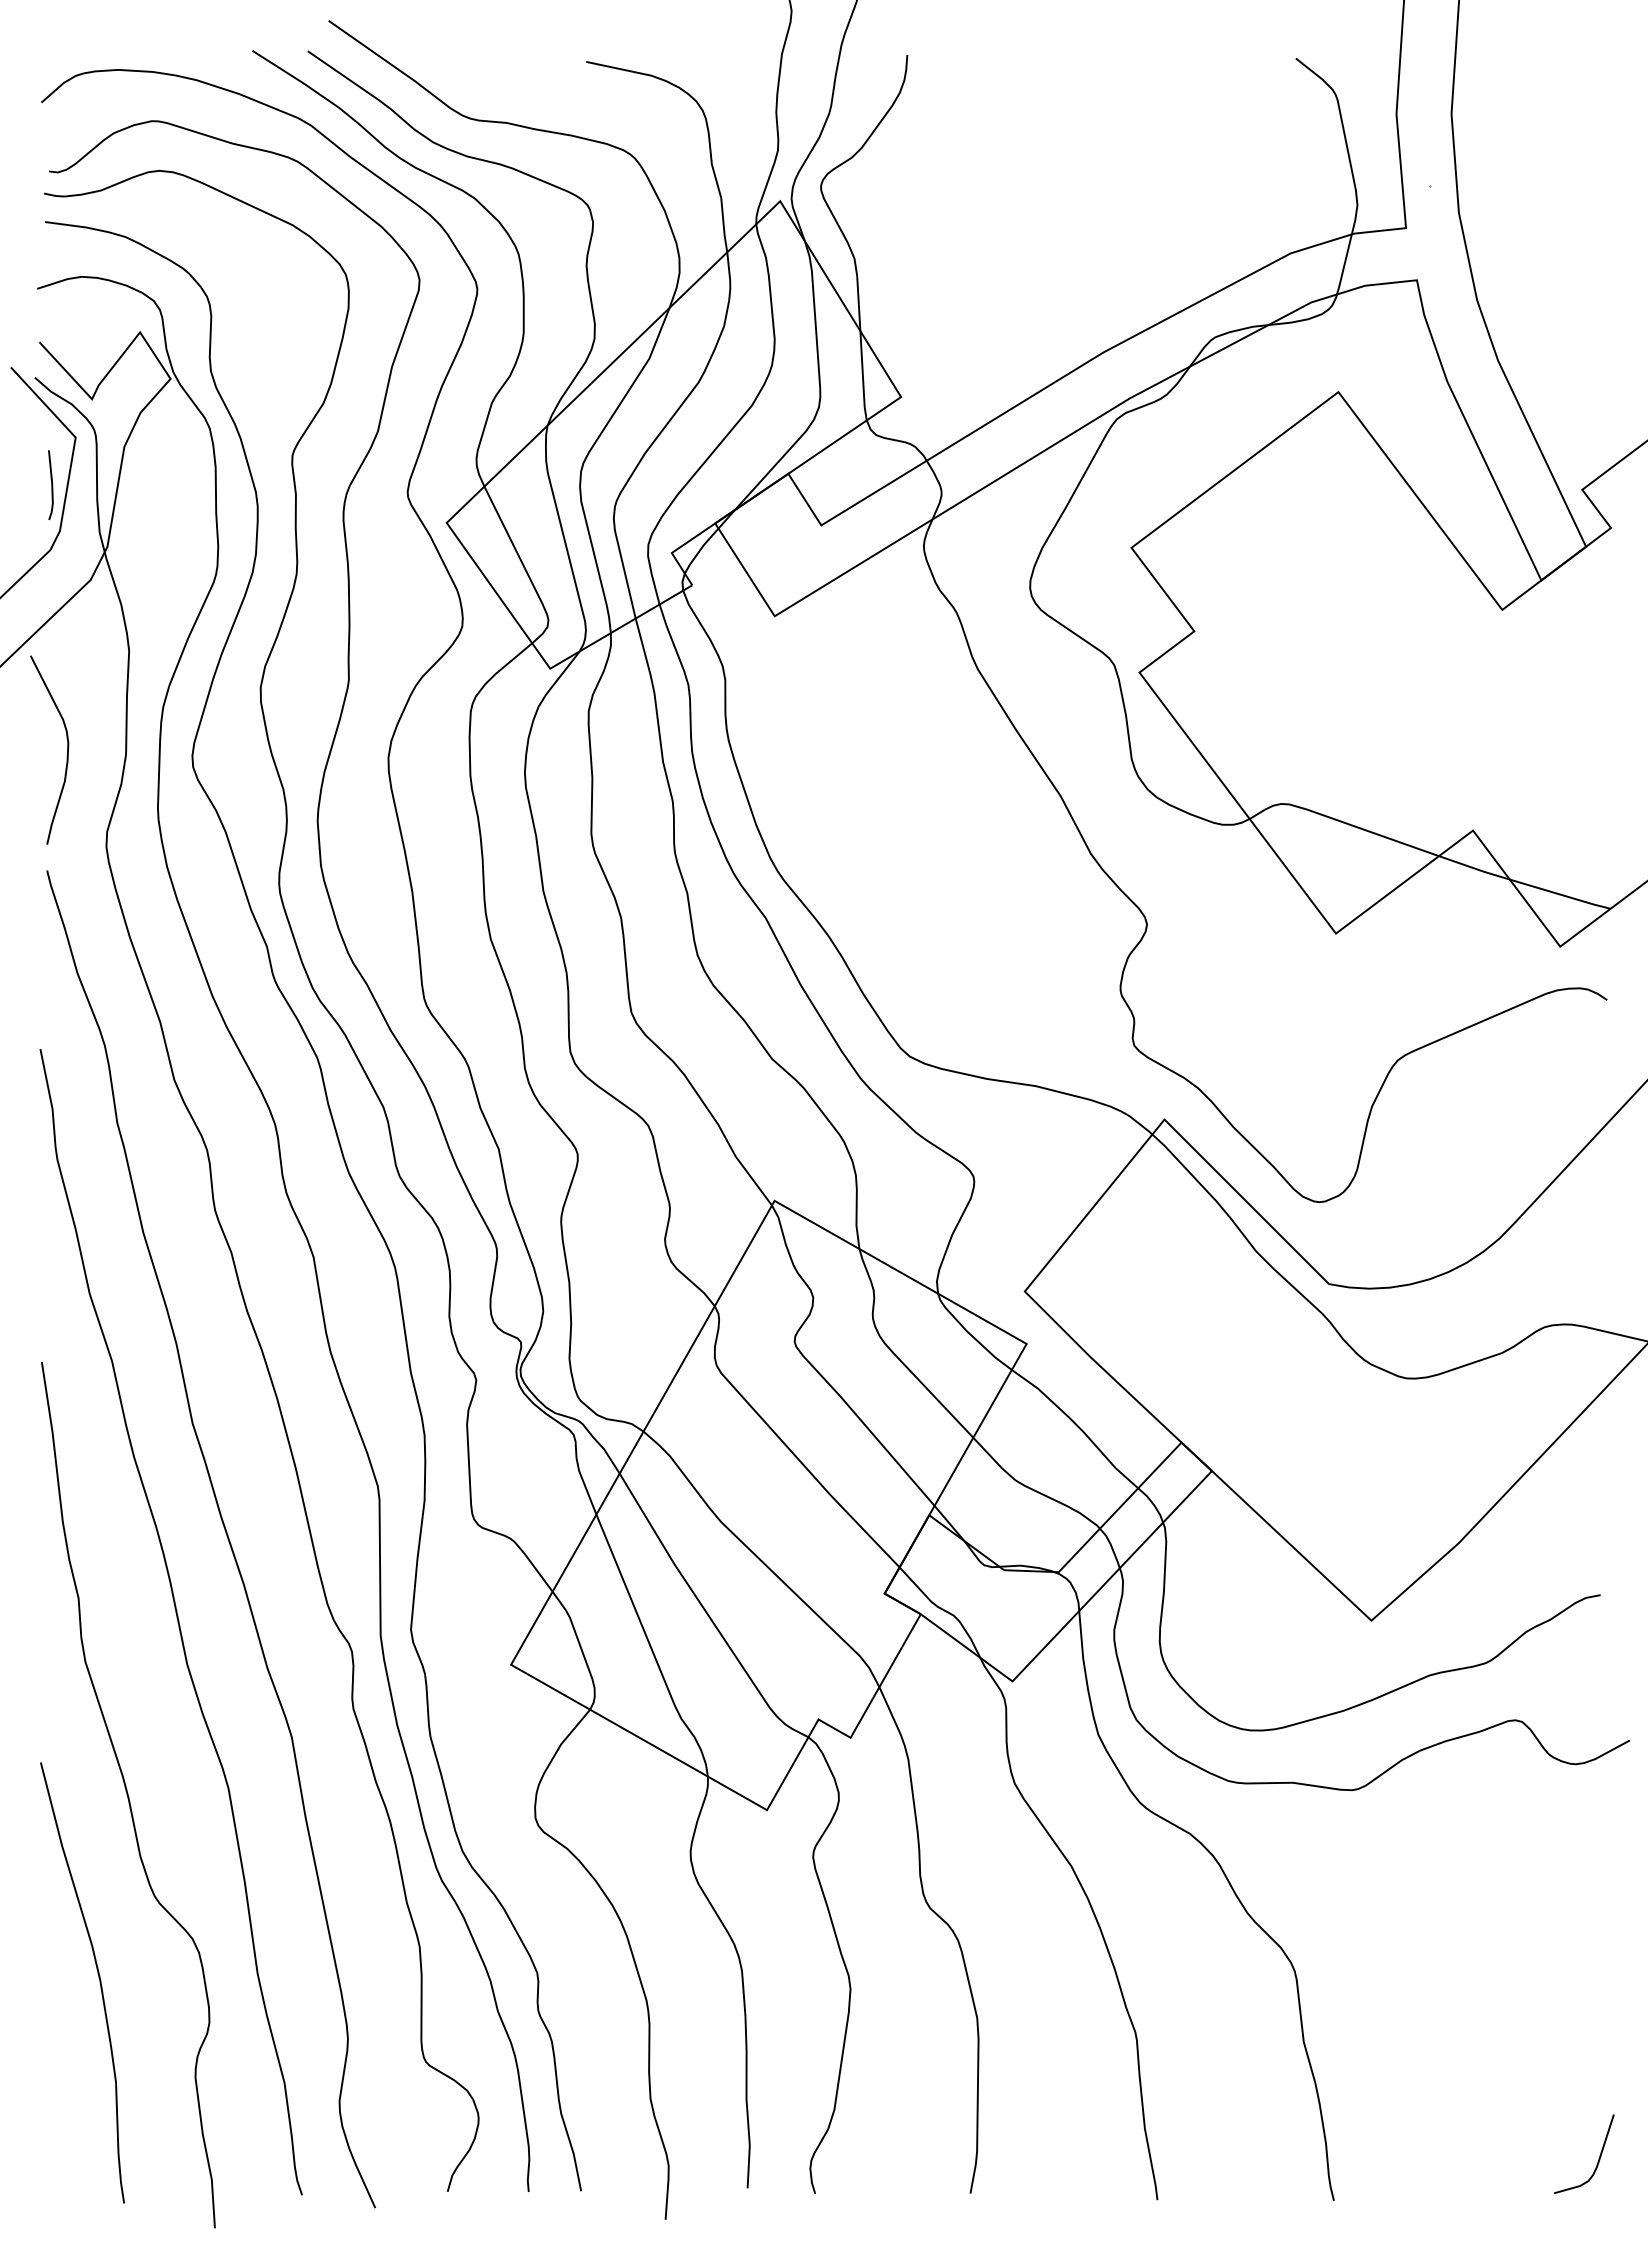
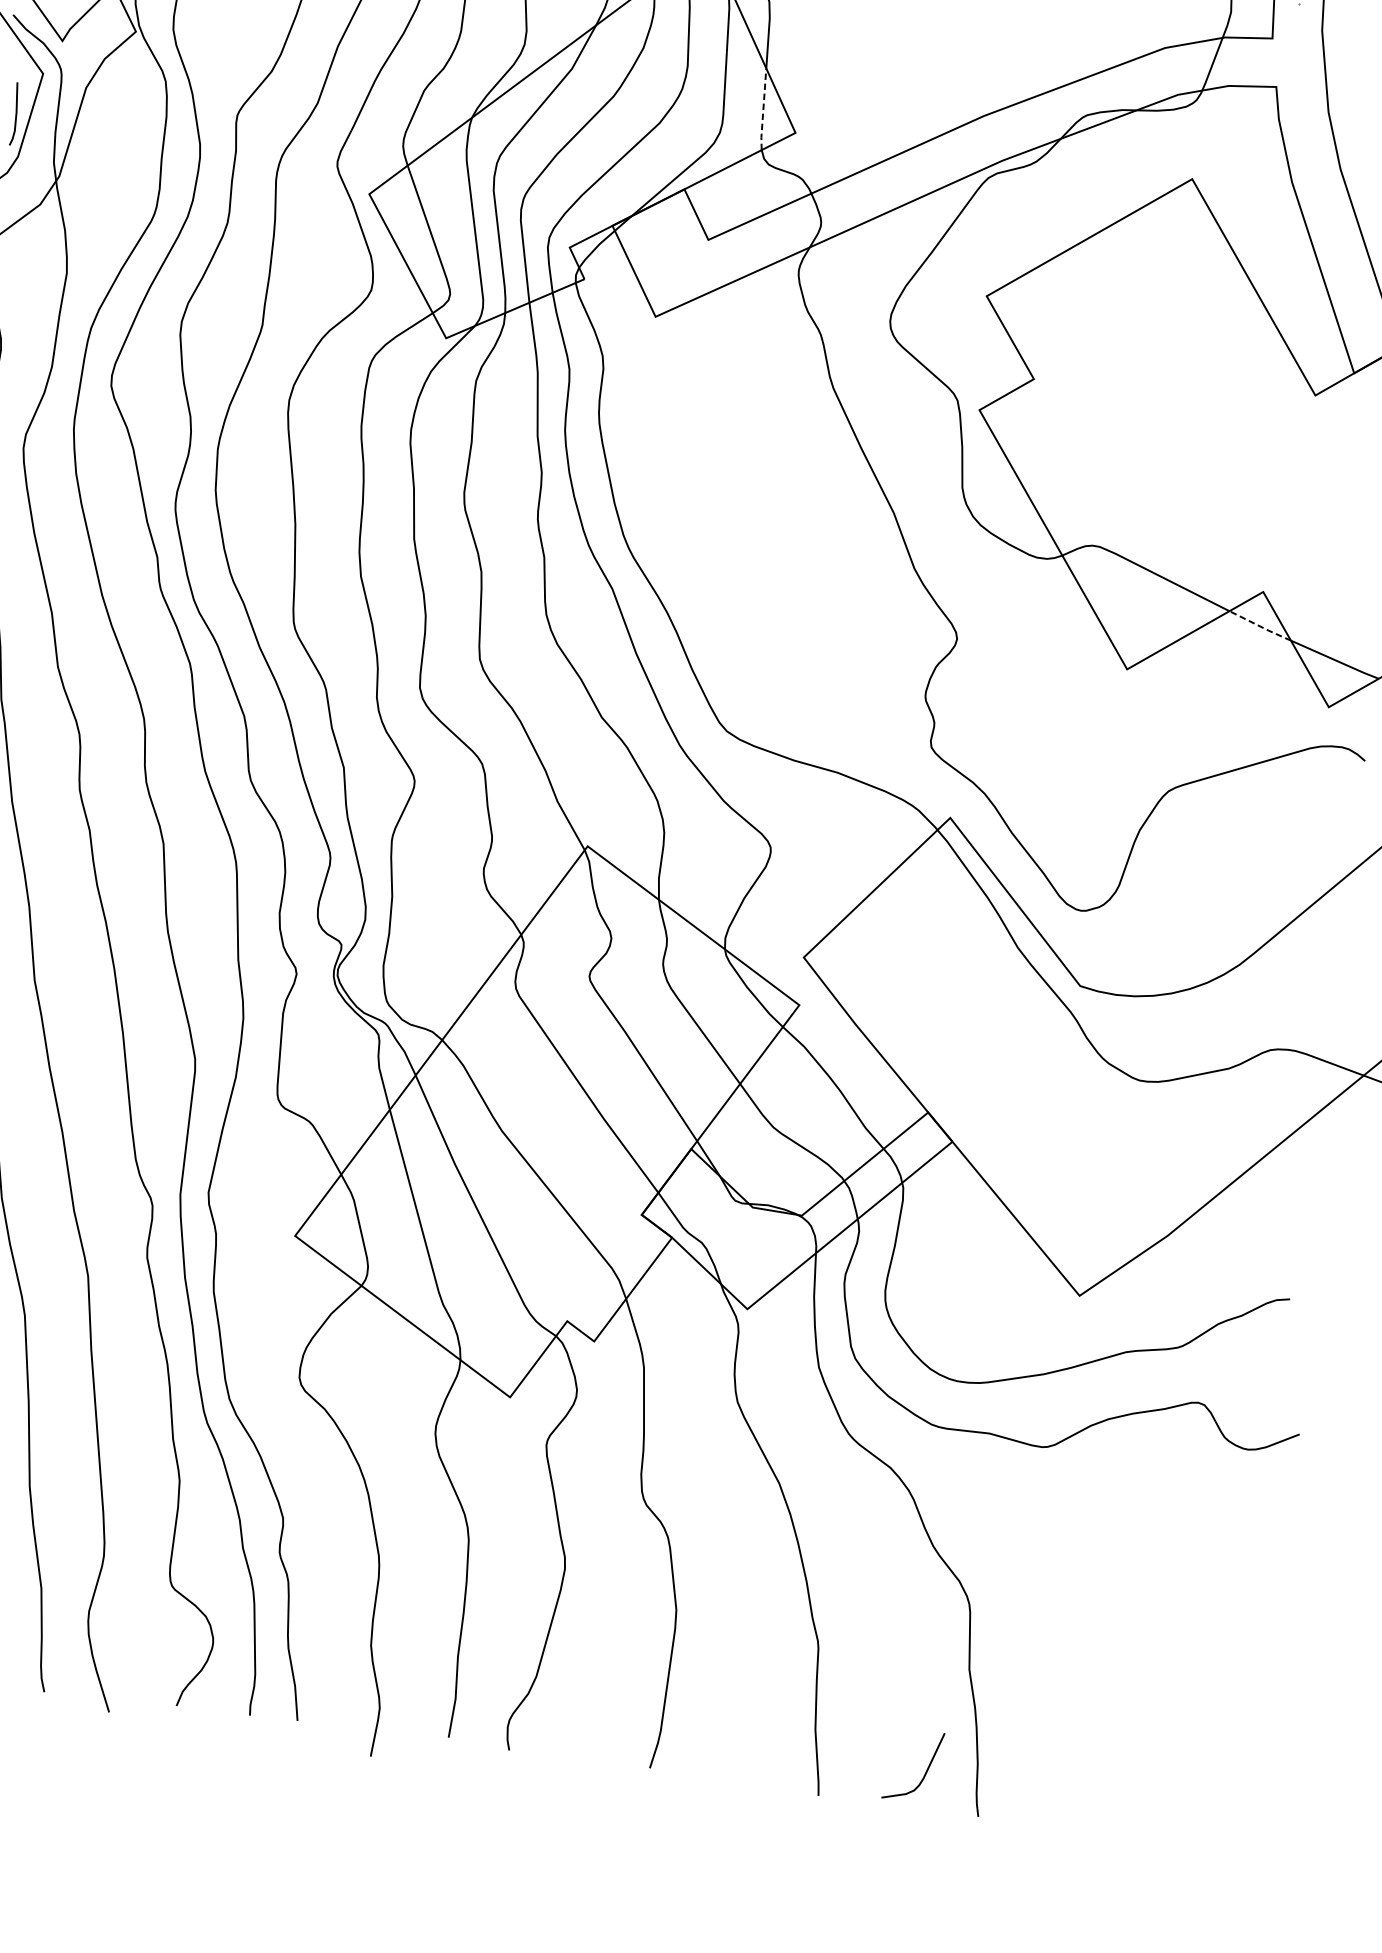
line: (862, 375) -> (763, 108), solid -> dashed
line: (1474, 868) -> (1260, 626), solid -> dashed
curve: (1598, 2158) -> (925, 1771), moved

